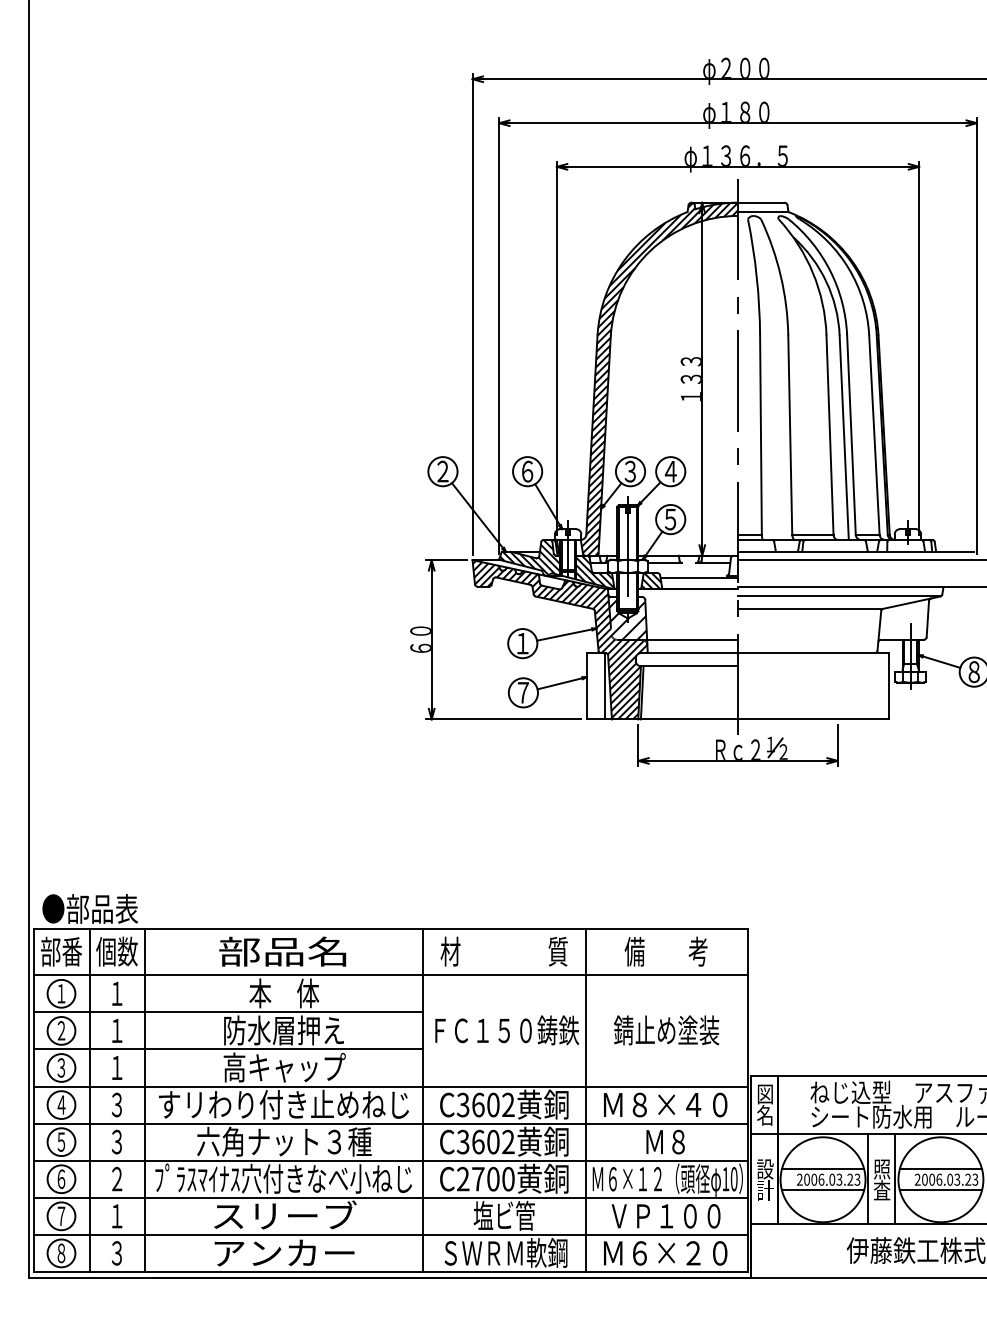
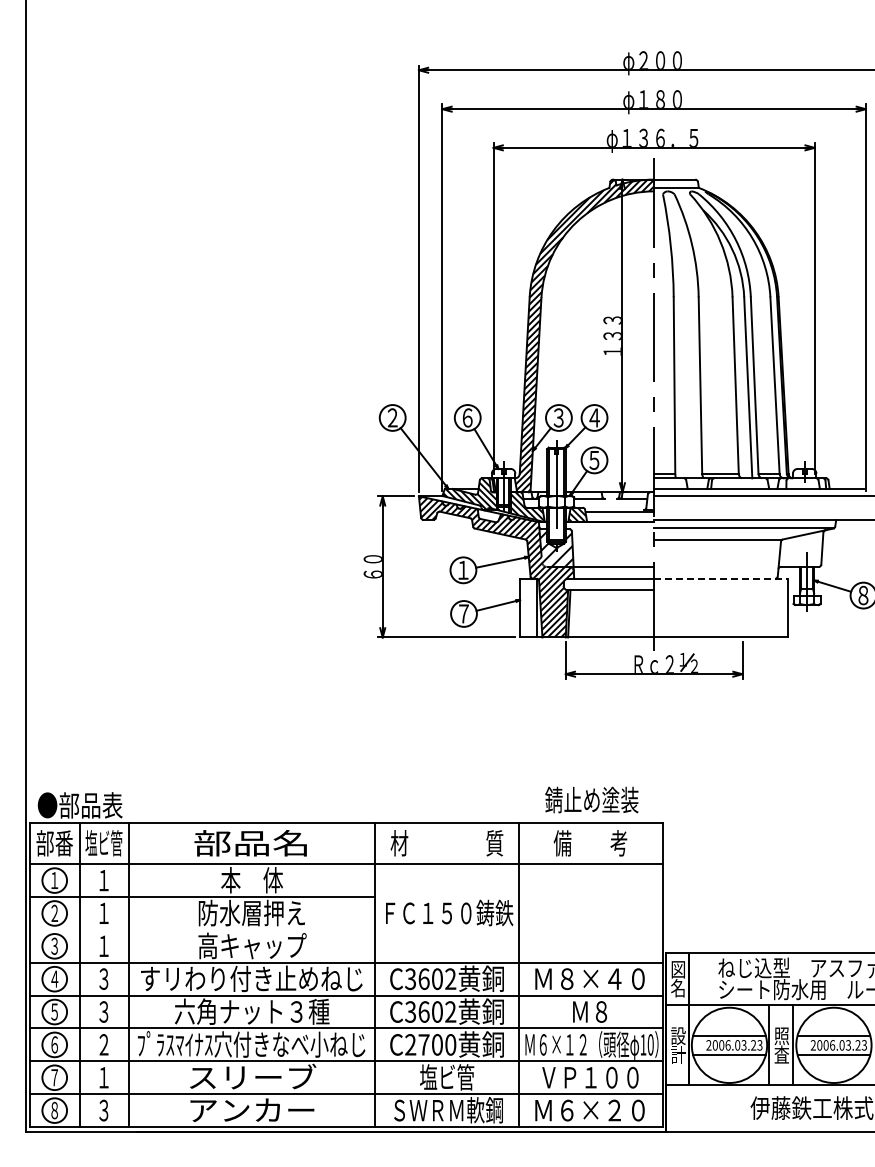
line: (814, 652) -> (721, 578), solid -> dashed
text: (116, 951) -> (103, 843), 個数 -> 塩ビ管
text: (666, 1029) -> (591, 799), moved
line: (228, 1048) -> (202, 929), removed

